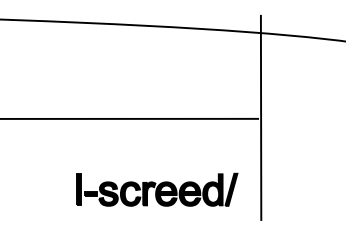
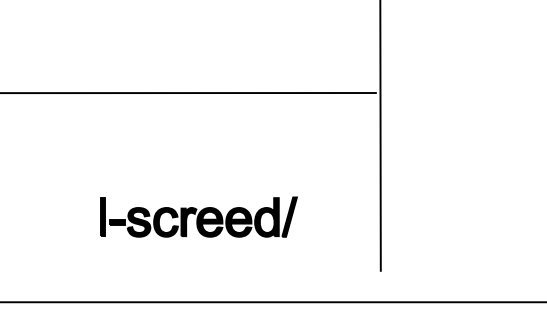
part: (157, 189) -> (198, 216), size x0.7

